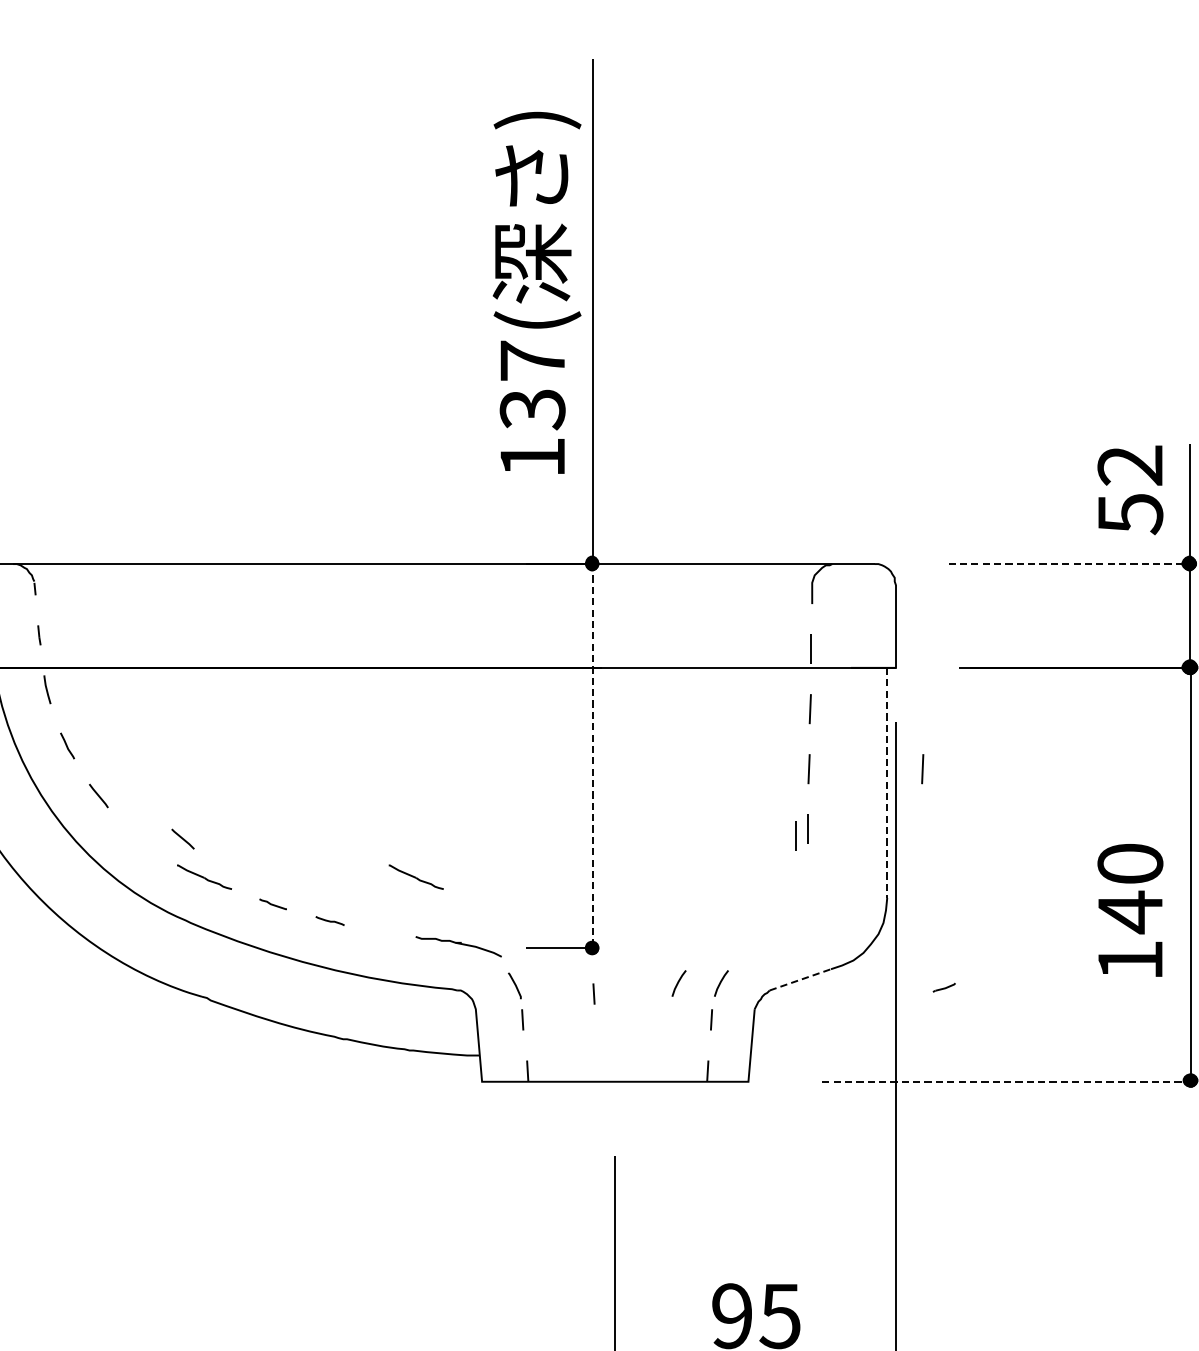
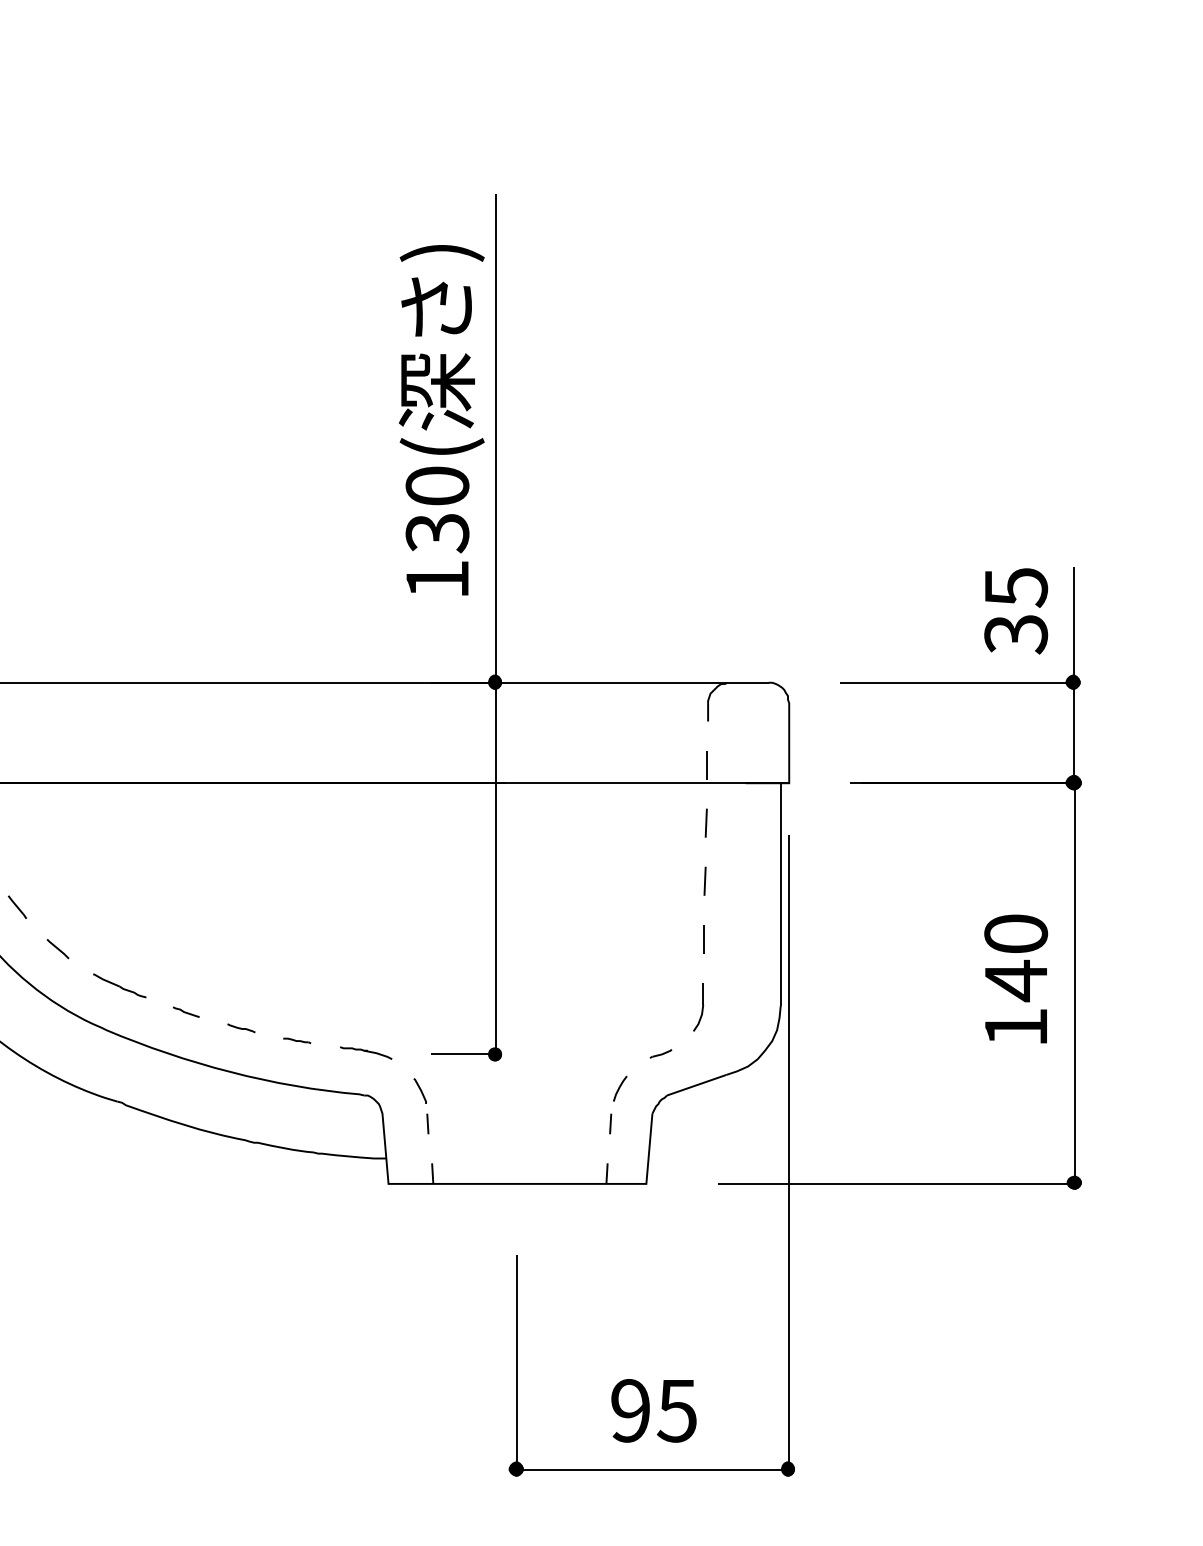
text: (532, 360) -> (437, 485), 137( -> 130(
text: (1130, 490) -> (1016, 611), 52 -> 35
line: (1068, 563) -> (956, 682), dashed -> solid
line: (593, 755) -> (496, 868), dashed -> solid
line: (922, 768) -> (814, 880), removed
line: (886, 783) -> (780, 895), dashed -> solid
line: (795, 836) -> (691, 946), removed
line: (182, 839) -> (57, 949), moved
part: (415, 876) -> (324, 985), removed
part: (802, 899) -> (698, 1007), added
text: (1130, 909) -> (1016, 978), moved
line: (388, 933) -> (297, 1040), added
part: (459, 946) -> (366, 1052), size x0.62
line: (801, 980) -> (697, 1085), dashed -> solid
line: (679, 983) -> (579, 1088), removed
line: (943, 987) -> (660, 1053), moved
line: (593, 993) -> (496, 1098), removed
line: (1006, 1081) -> (896, 1183), dashed -> solid

